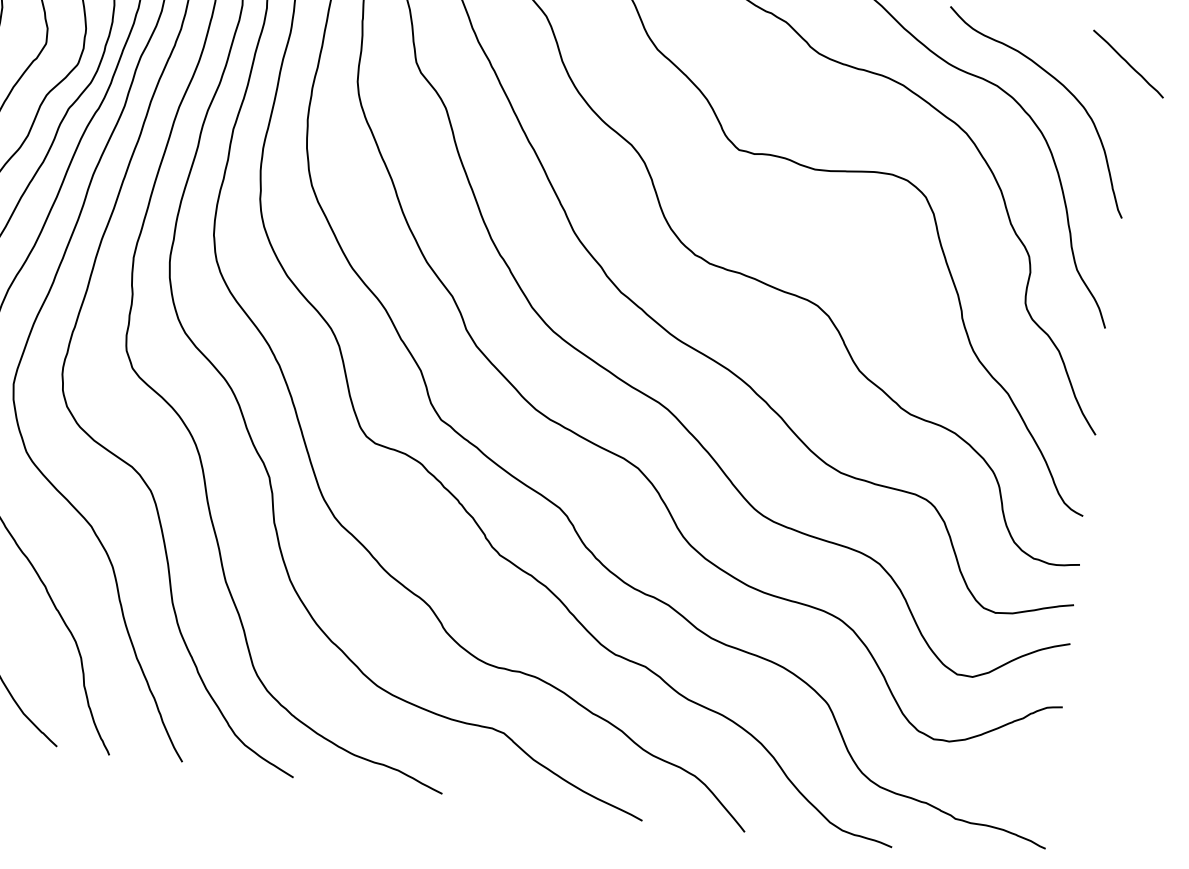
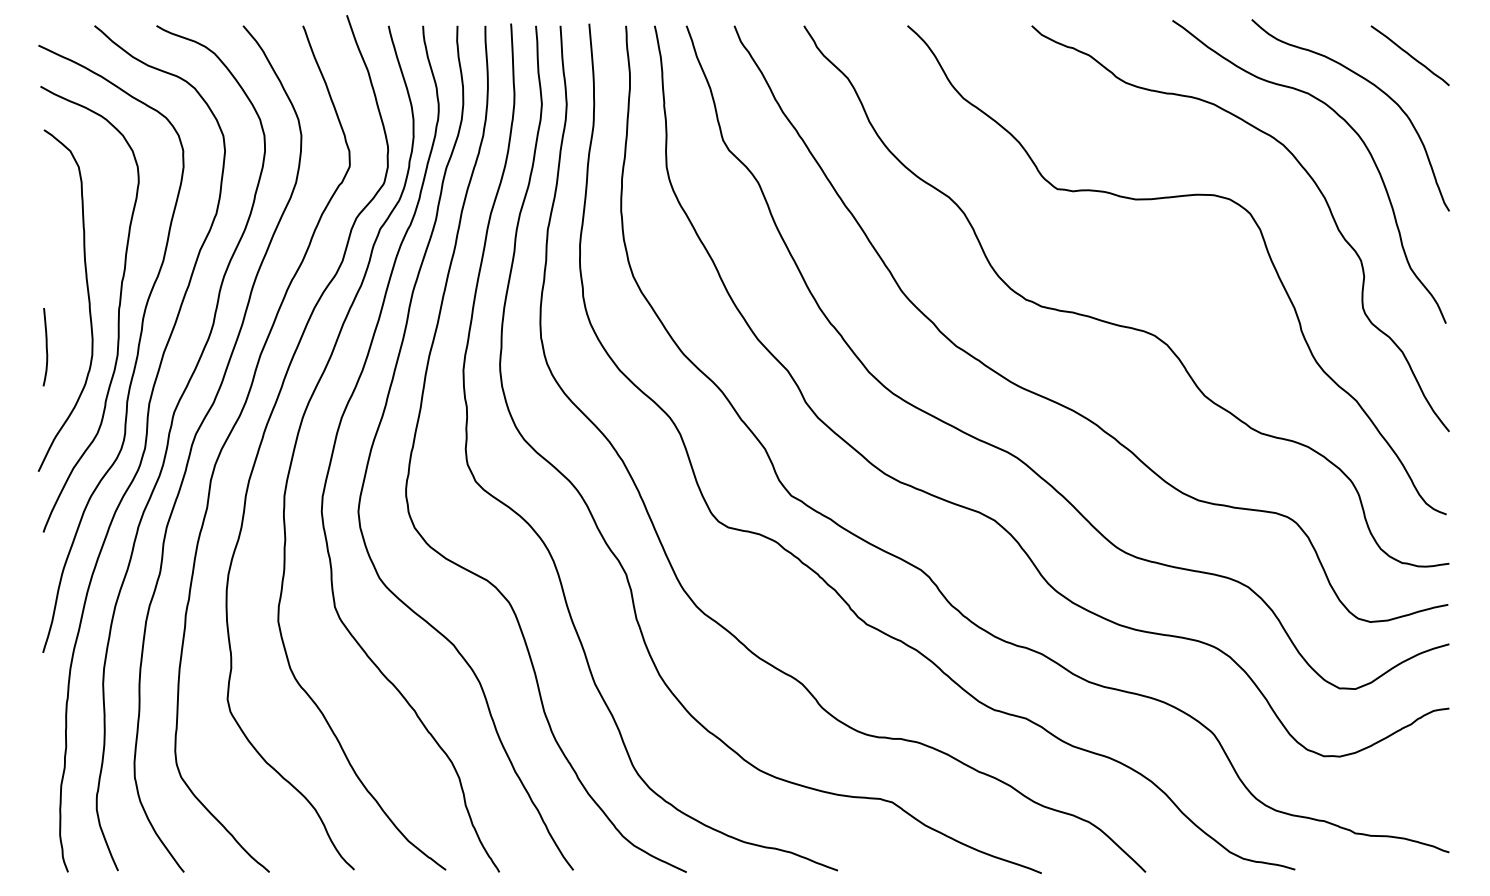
line: (1127, 63) -> (1409, 55), moved

